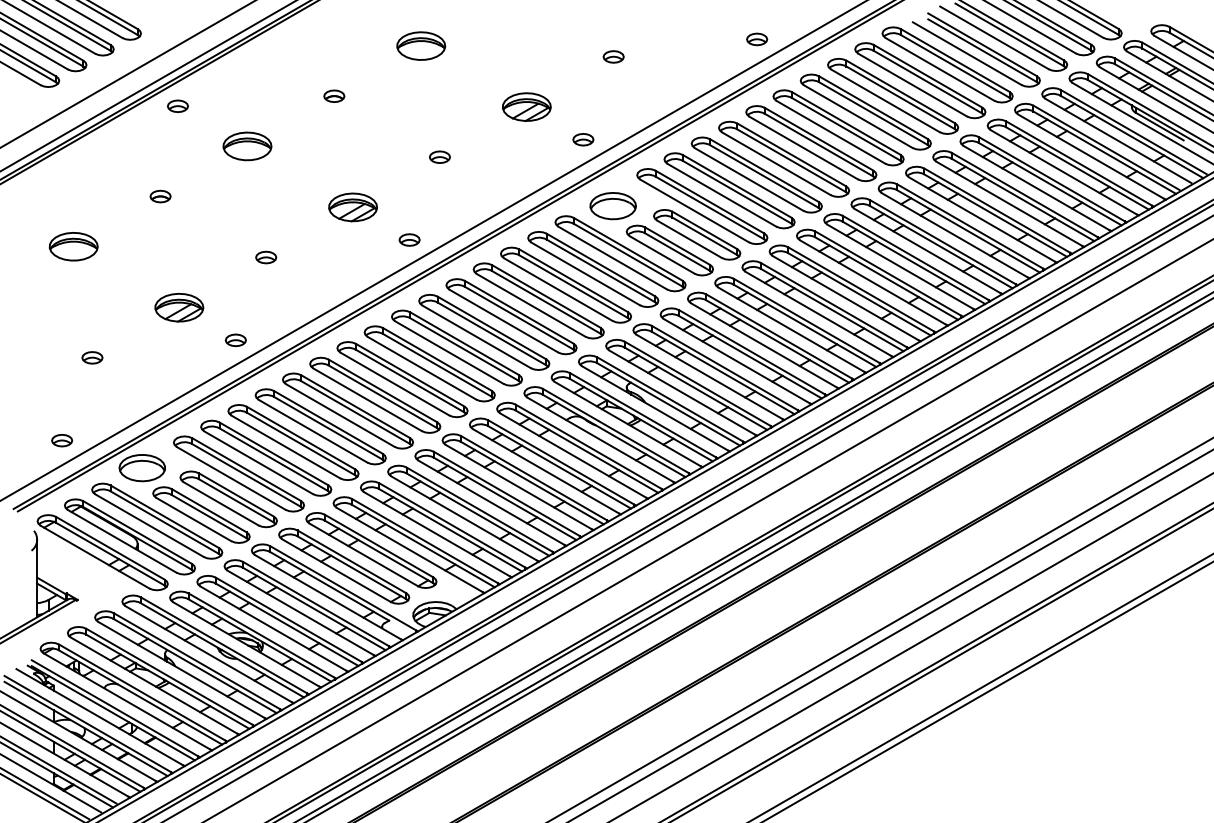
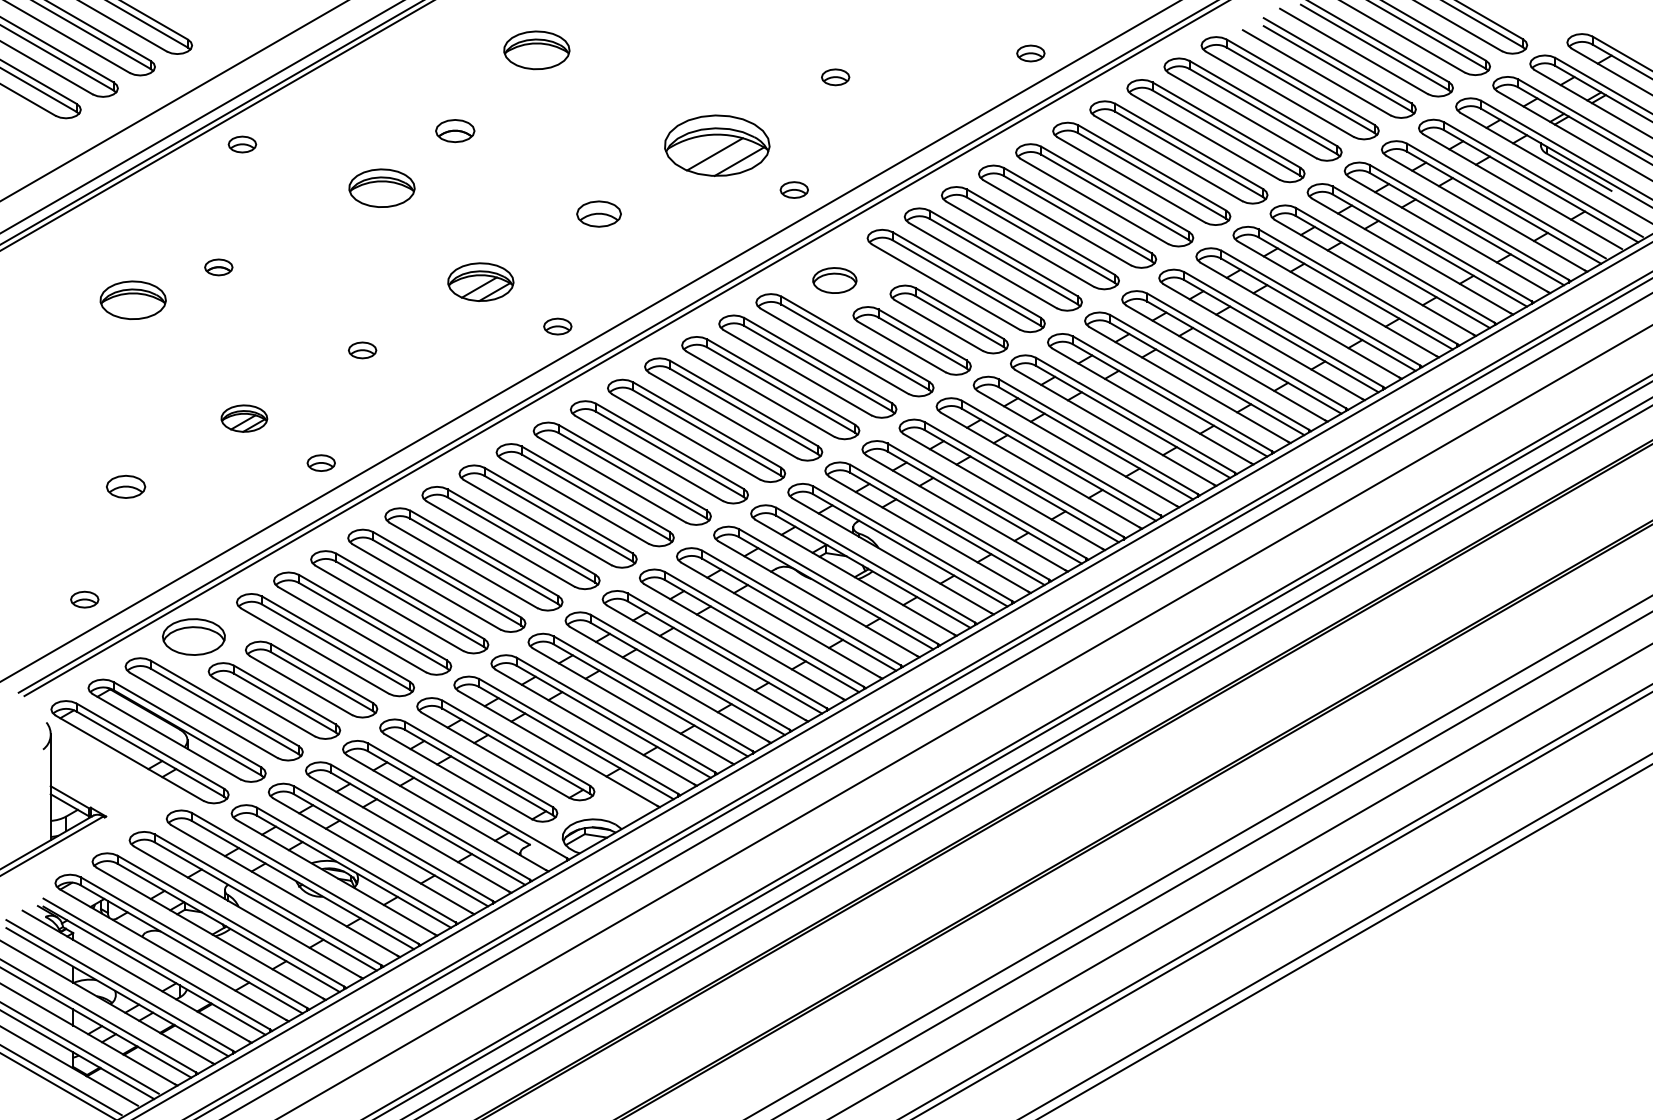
part: (421, 45) -> (537, 49), moved
part: (334, 95) -> (455, 129), size x1.4
part: (526, 106) -> (716, 144), size x1.6
part: (247, 146) -> (382, 188), moved
part: (439, 156) -> (598, 212), size x1.6
part: (612, 206) -> (833, 280), size x0.7
part: (73, 246) -> (132, 299), moved
part: (179, 307) -> (244, 418), size x0.7
part: (92, 357) -> (126, 486), size x1.4

